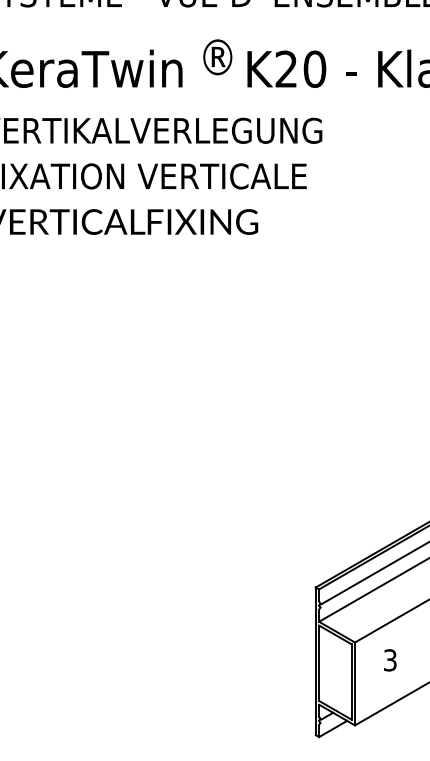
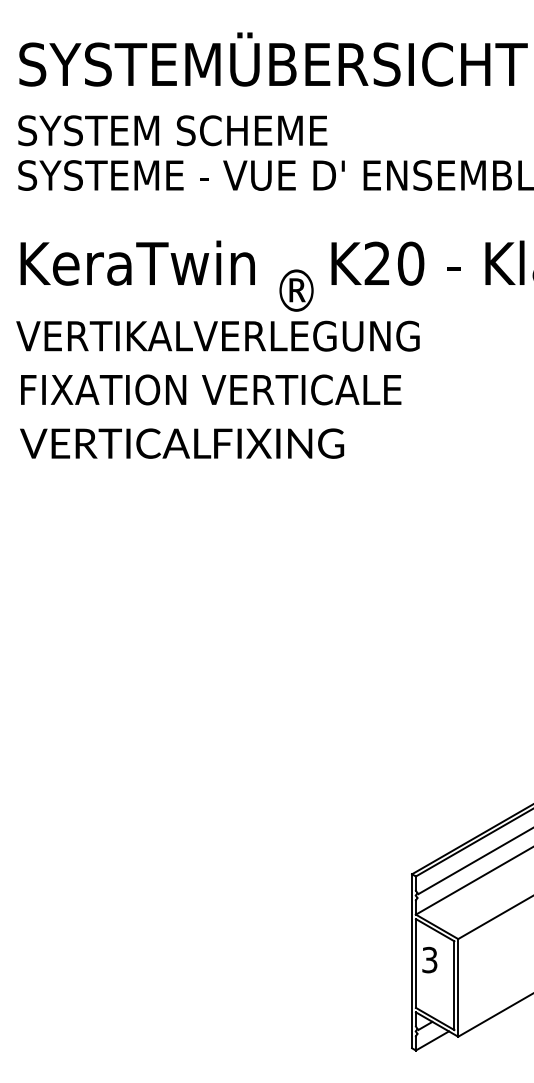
text: (217, 57) -> (296, 290), moved
text: (390, 659) -> (429, 959), moved

